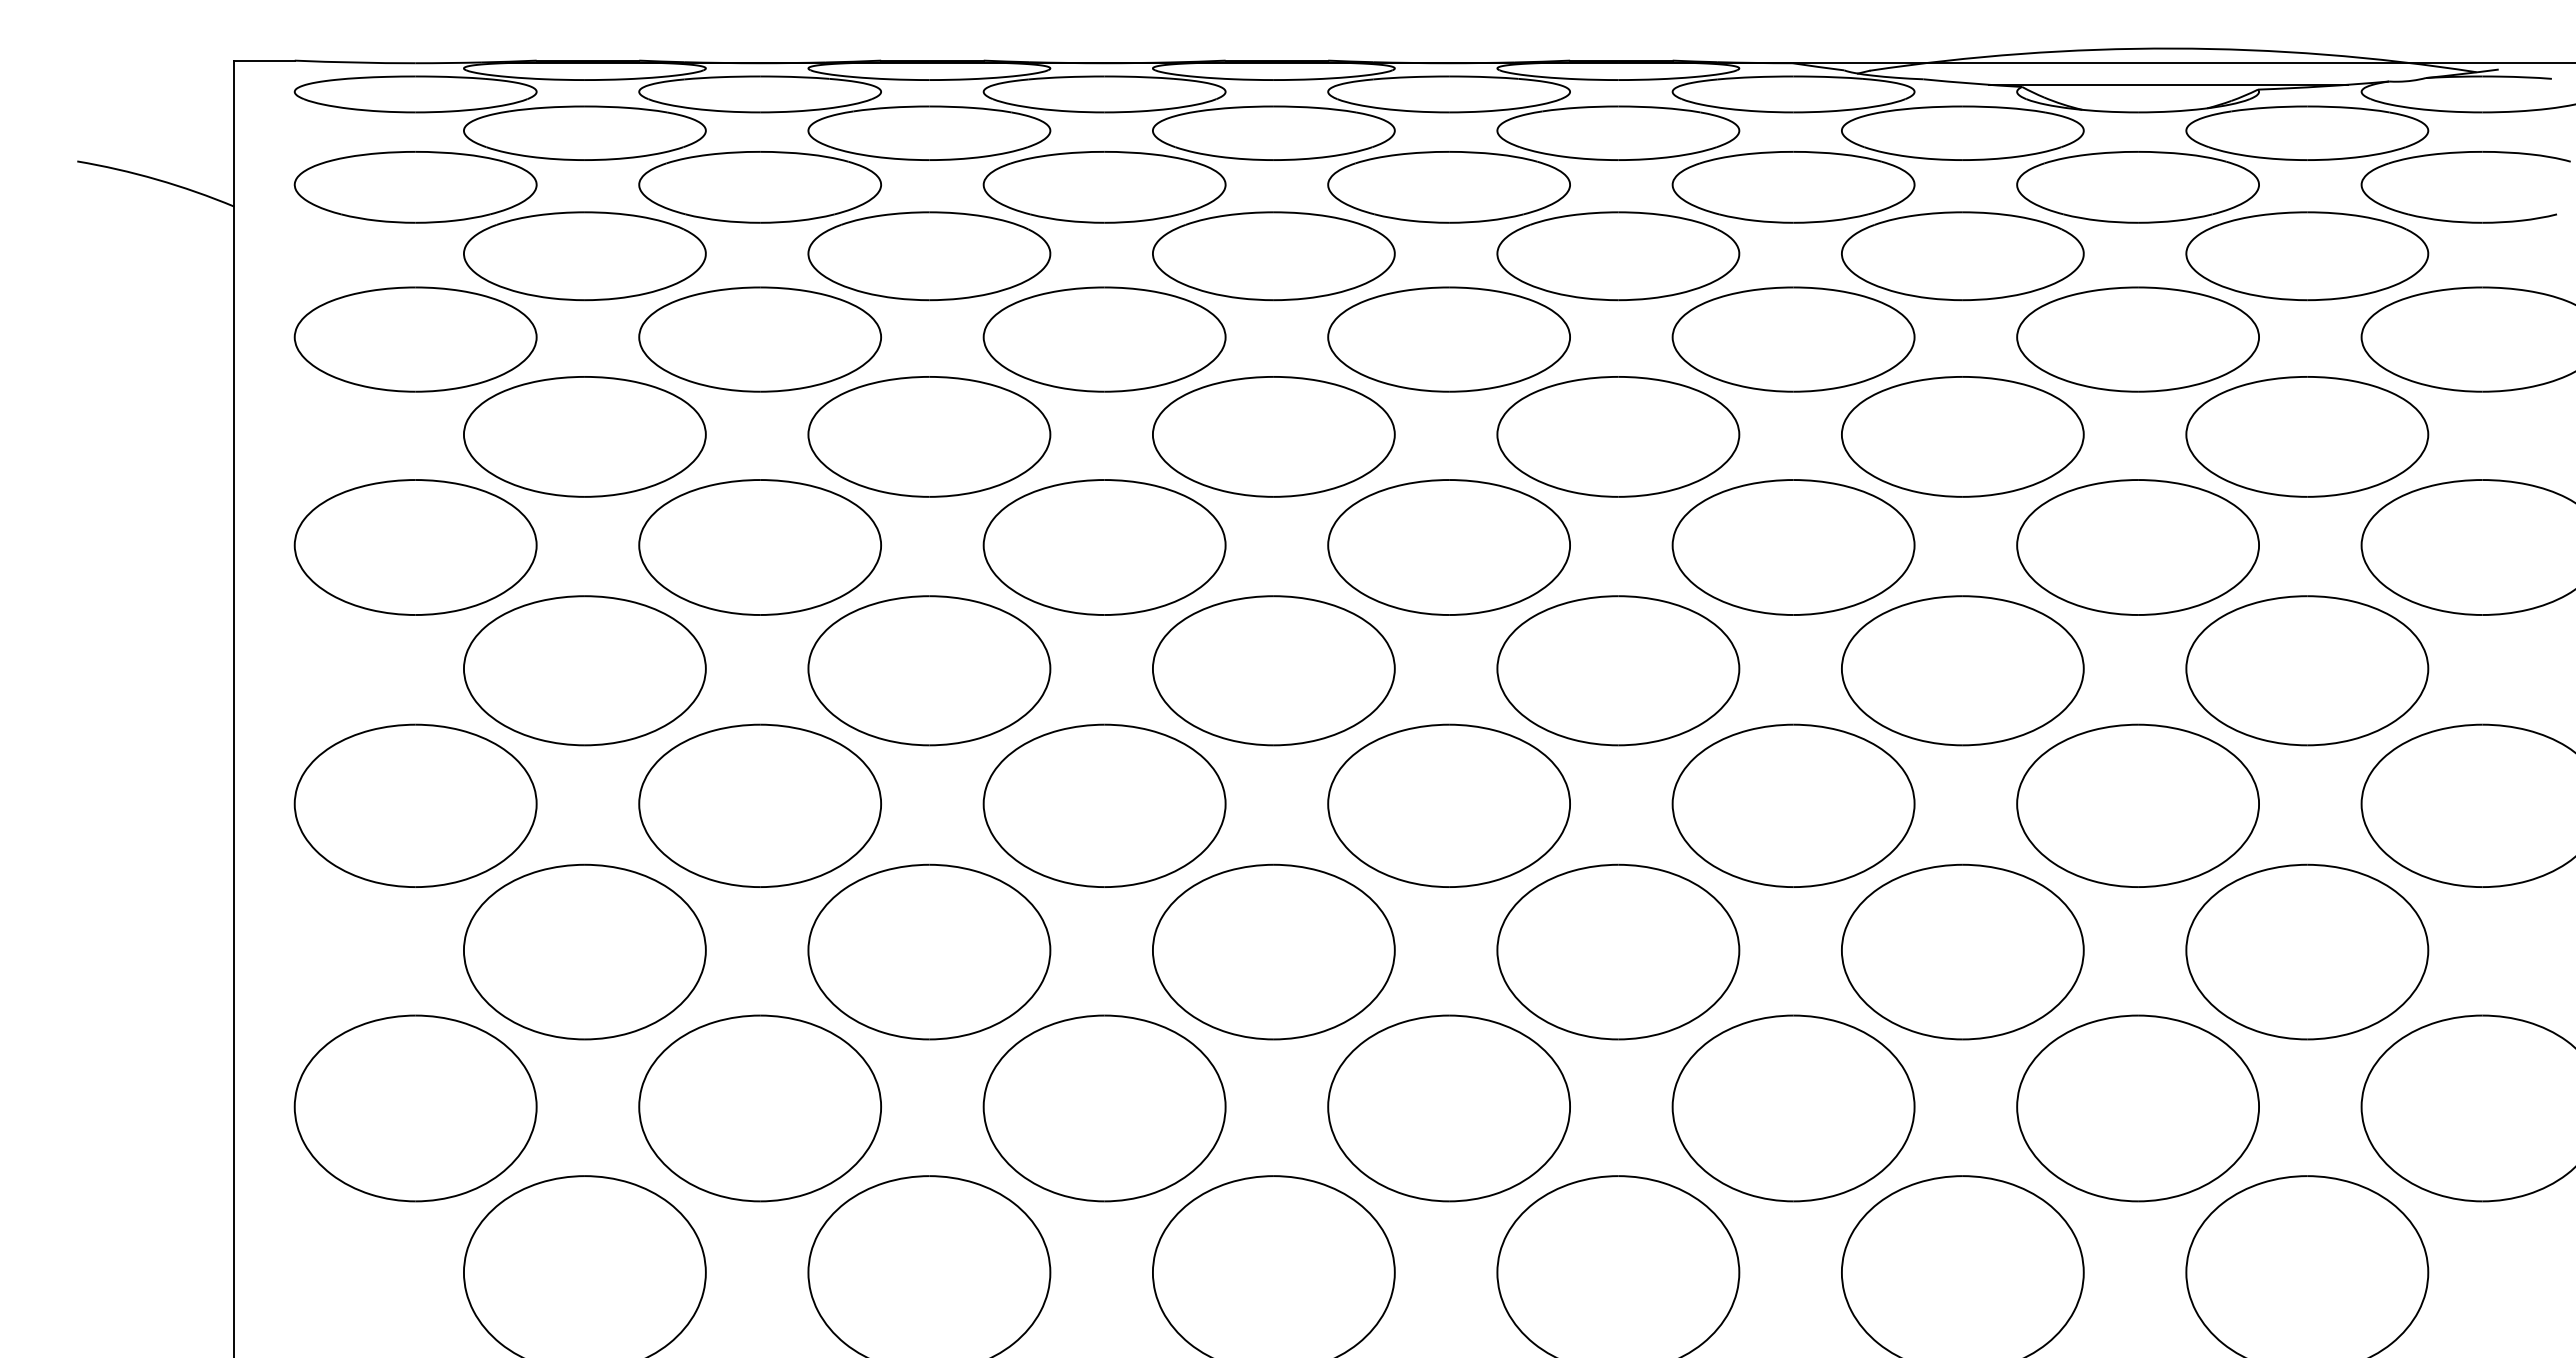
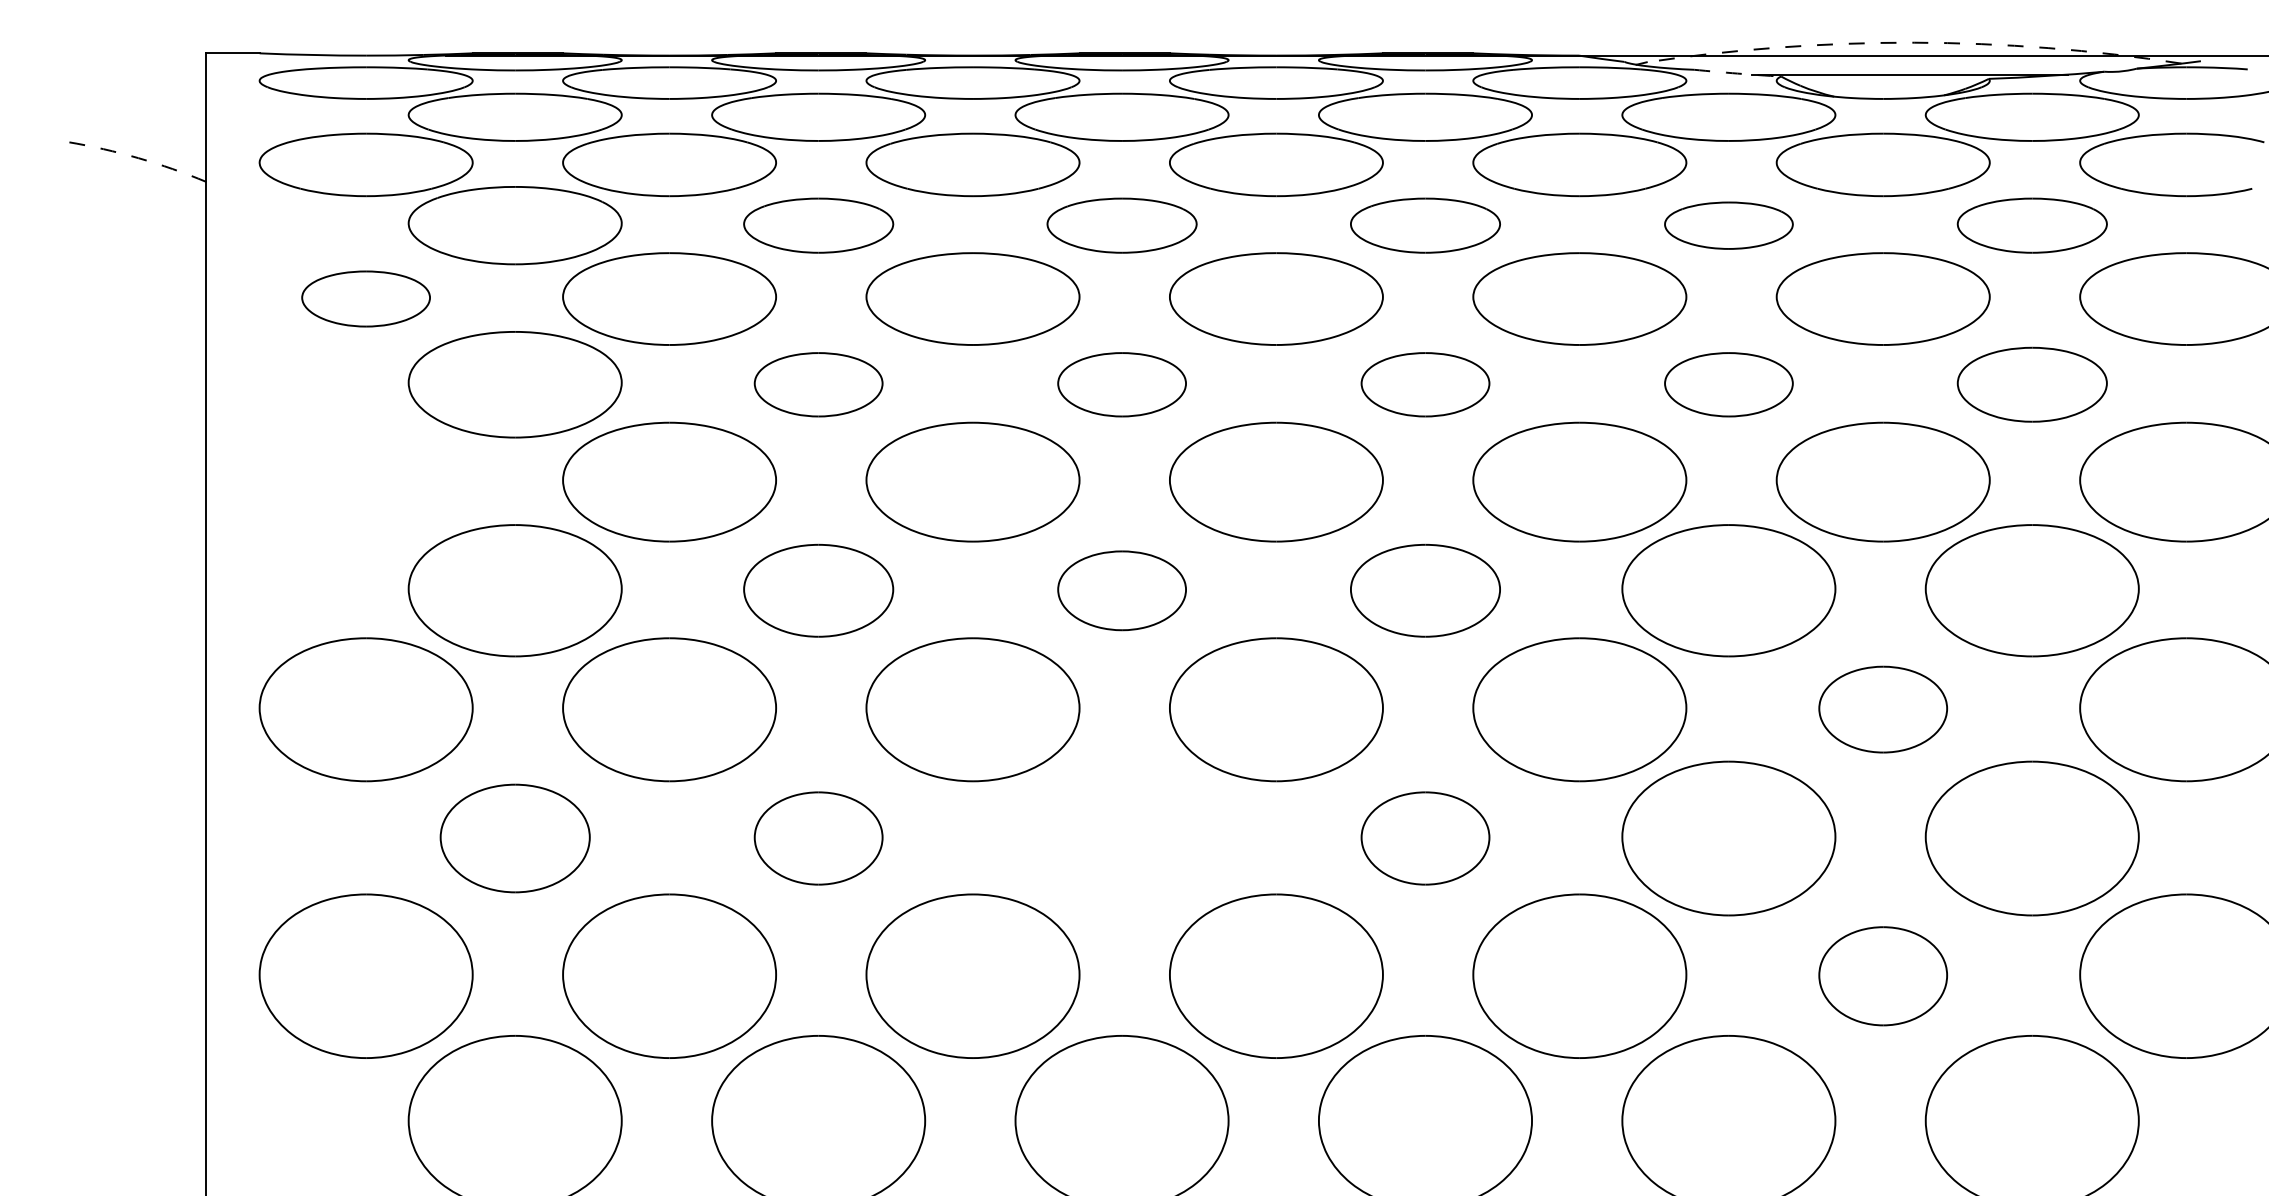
arc: (2173, 48) -> (1914, 42), solid -> dashed
arc: (1972, 83) -> (1737, 73), solid -> dashed
arc: (157, 179) -> (138, 158), solid -> dashed
part: (929, 256) -> (818, 225), size x0.7
part: (1273, 256) -> (1121, 225), size x0.7
part: (1618, 256) -> (1425, 225), size x0.7
part: (1962, 256) -> (1728, 225), size x0.6
part: (2307, 256) -> (2032, 225), size x0.7
part: (415, 339) -> (366, 298), size x0.6
part: (929, 436) -> (818, 384), size x0.6
part: (1273, 436) -> (1121, 384), size x0.6
part: (1618, 436) -> (1425, 384), size x0.6
part: (1962, 436) -> (1728, 384), size x0.6
part: (2307, 436) -> (2032, 384), size x0.7
part: (415, 547) -> (366, 482), removed
part: (929, 670) -> (818, 590), size x0.7
part: (1273, 670) -> (1121, 590), size x0.6
part: (1618, 670) -> (1425, 590), size x0.7
part: (2137, 805) -> (1882, 709), size x0.6
part: (584, 951) -> (514, 838), size x0.7
part: (929, 951) -> (818, 838), size x0.6
part: (1273, 951) -> (1121, 838), removed
part: (1618, 951) -> (1425, 838), size x0.6
part: (2137, 1108) -> (1882, 976), size x0.6

